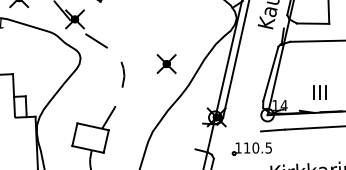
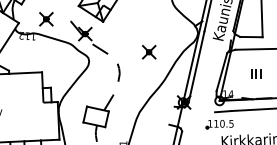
part: (167, 64) -> (149, 52), moved
part: (320, 91) -> (256, 73), moved
part: (251, 148) -> (219, 124), moved

